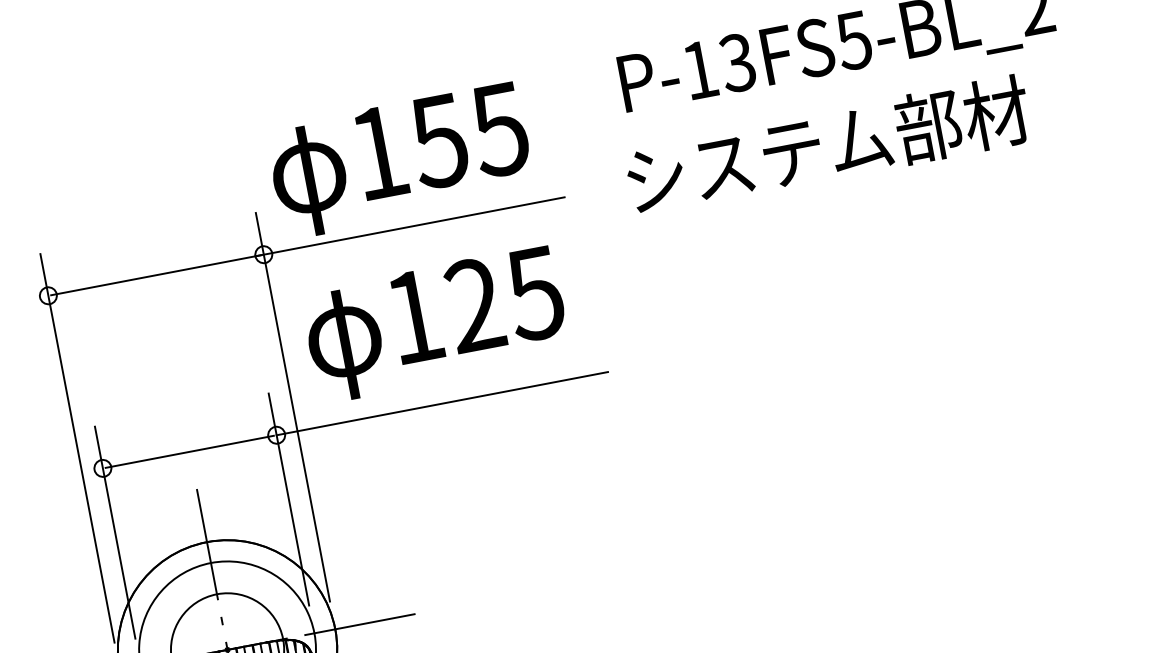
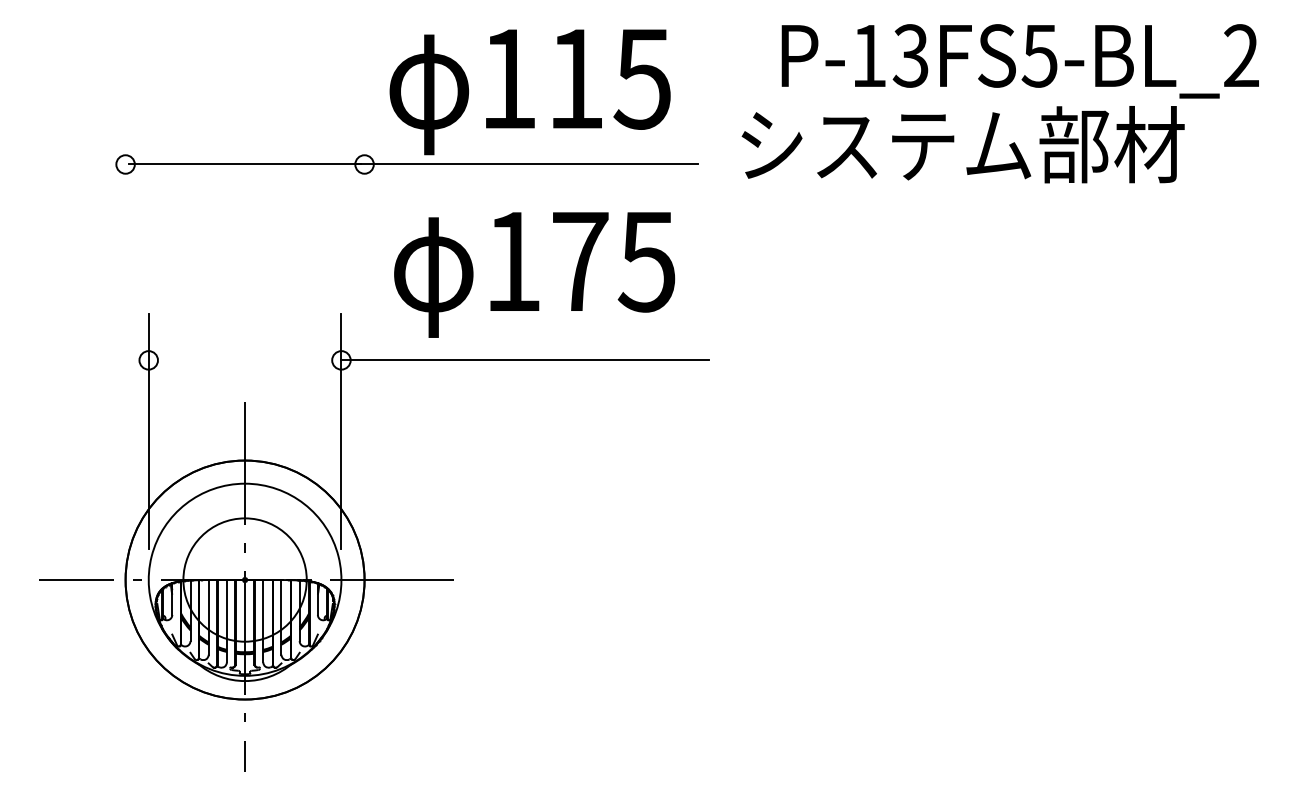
text: (438, 141) -> (574, 79), 155 -> 115
text: (827, 145) -> (962, 144), moved
text: (475, 304) -> (580, 260), 125 -> 175
line: (292, 407) -> (364, 333), removed
line: (77, 448) -> (125, 333), removed
line: (189, 452) -> (244, 360), removed

